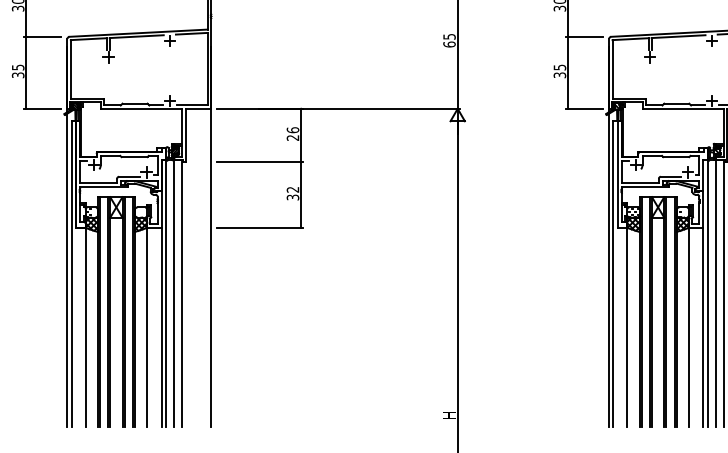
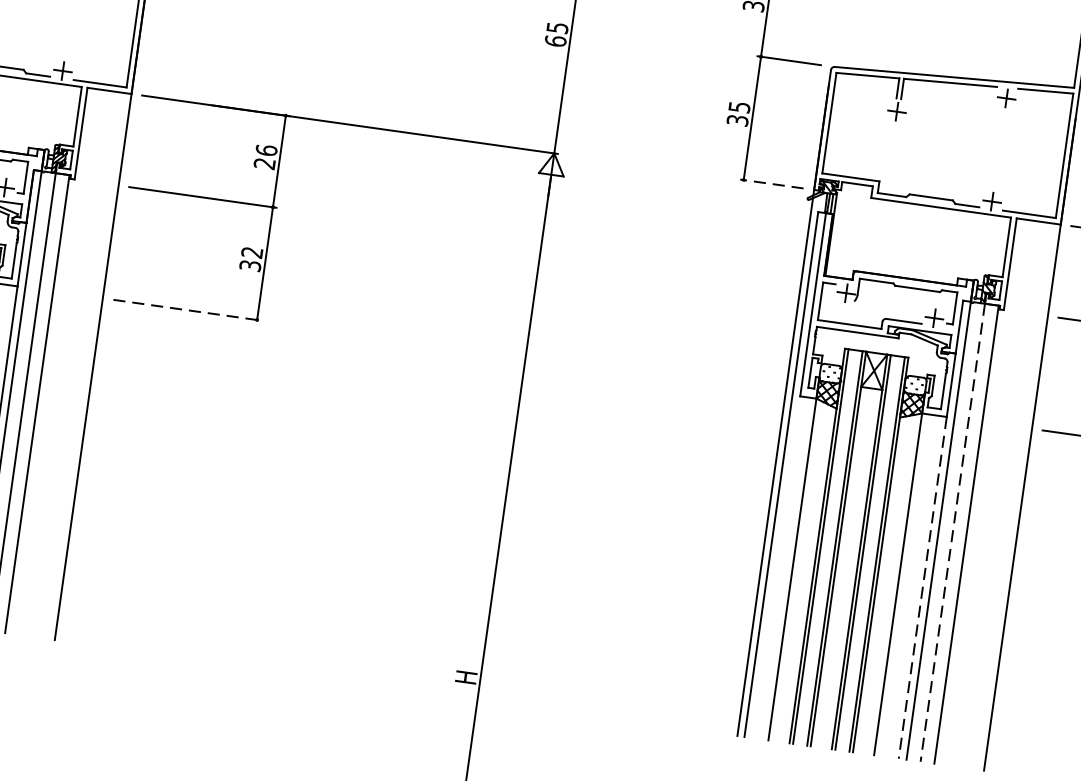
line: (584, 108) -> (771, 183), solid -> dashed
line: (260, 227) -> (187, 309), solid -> dashed
line: (716, 293) -> (953, 532), solid -> dashed
line: (703, 327) -> (923, 587), solid -> dashed

